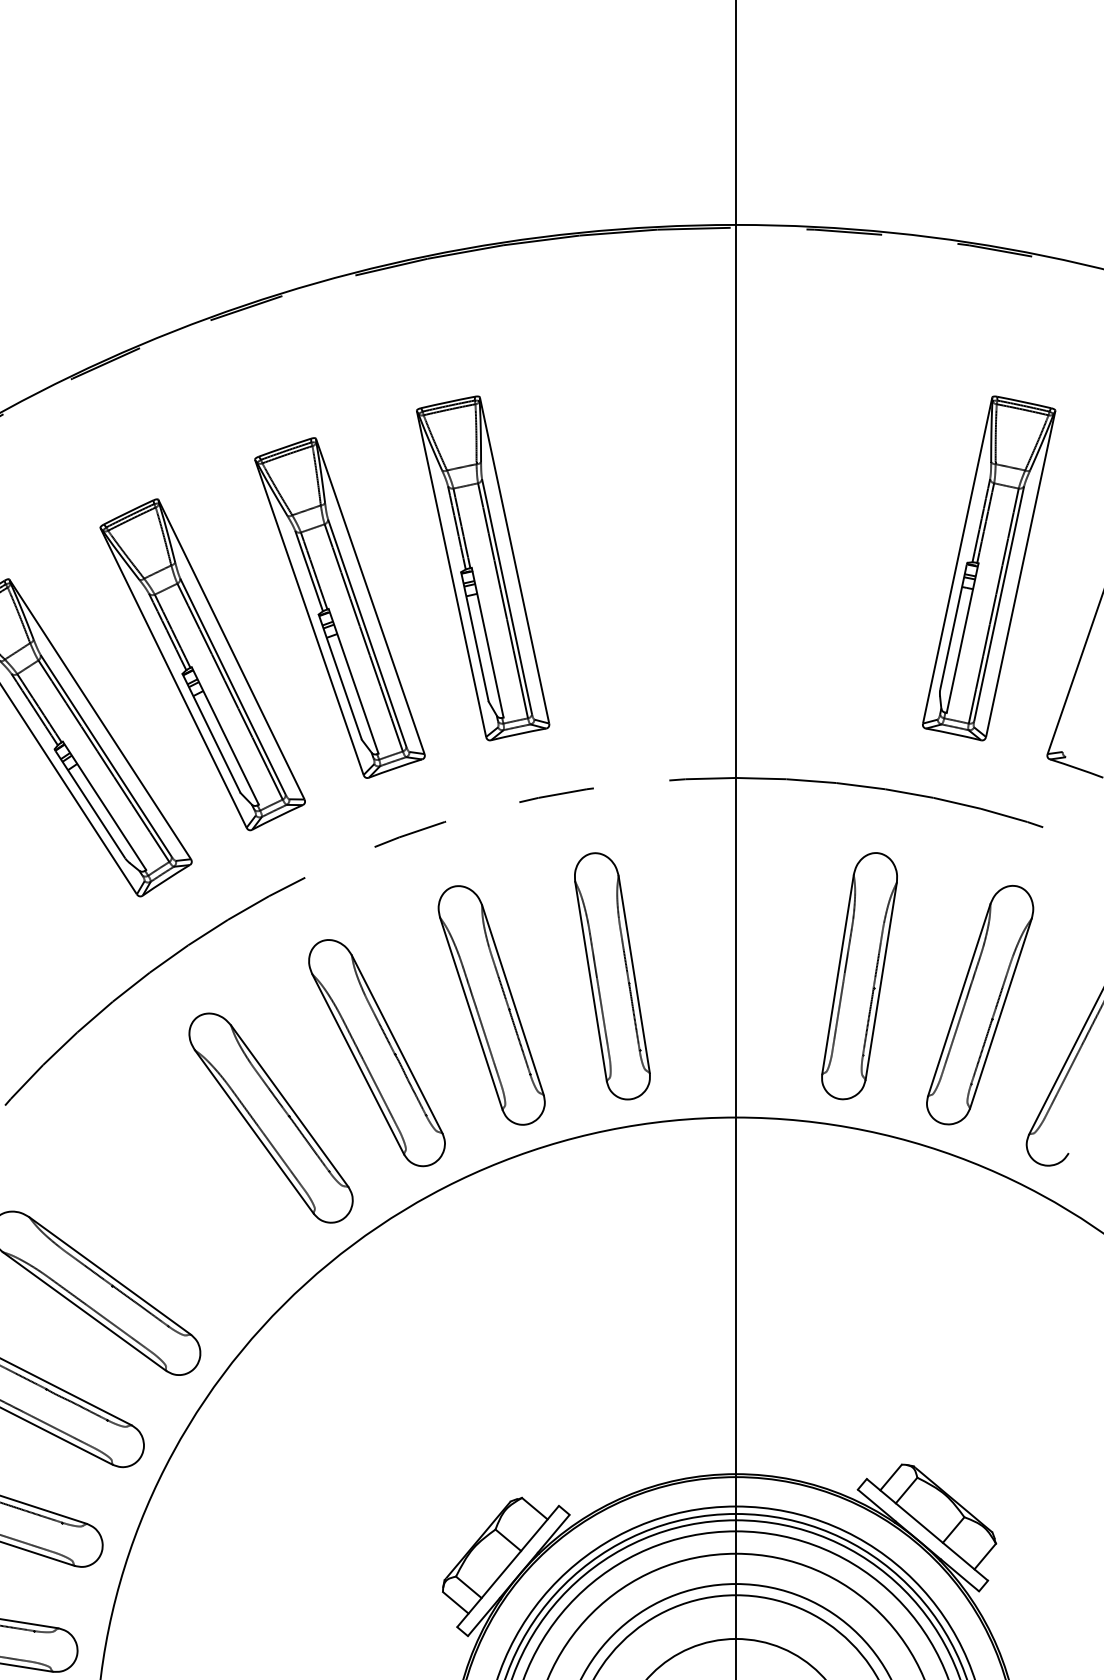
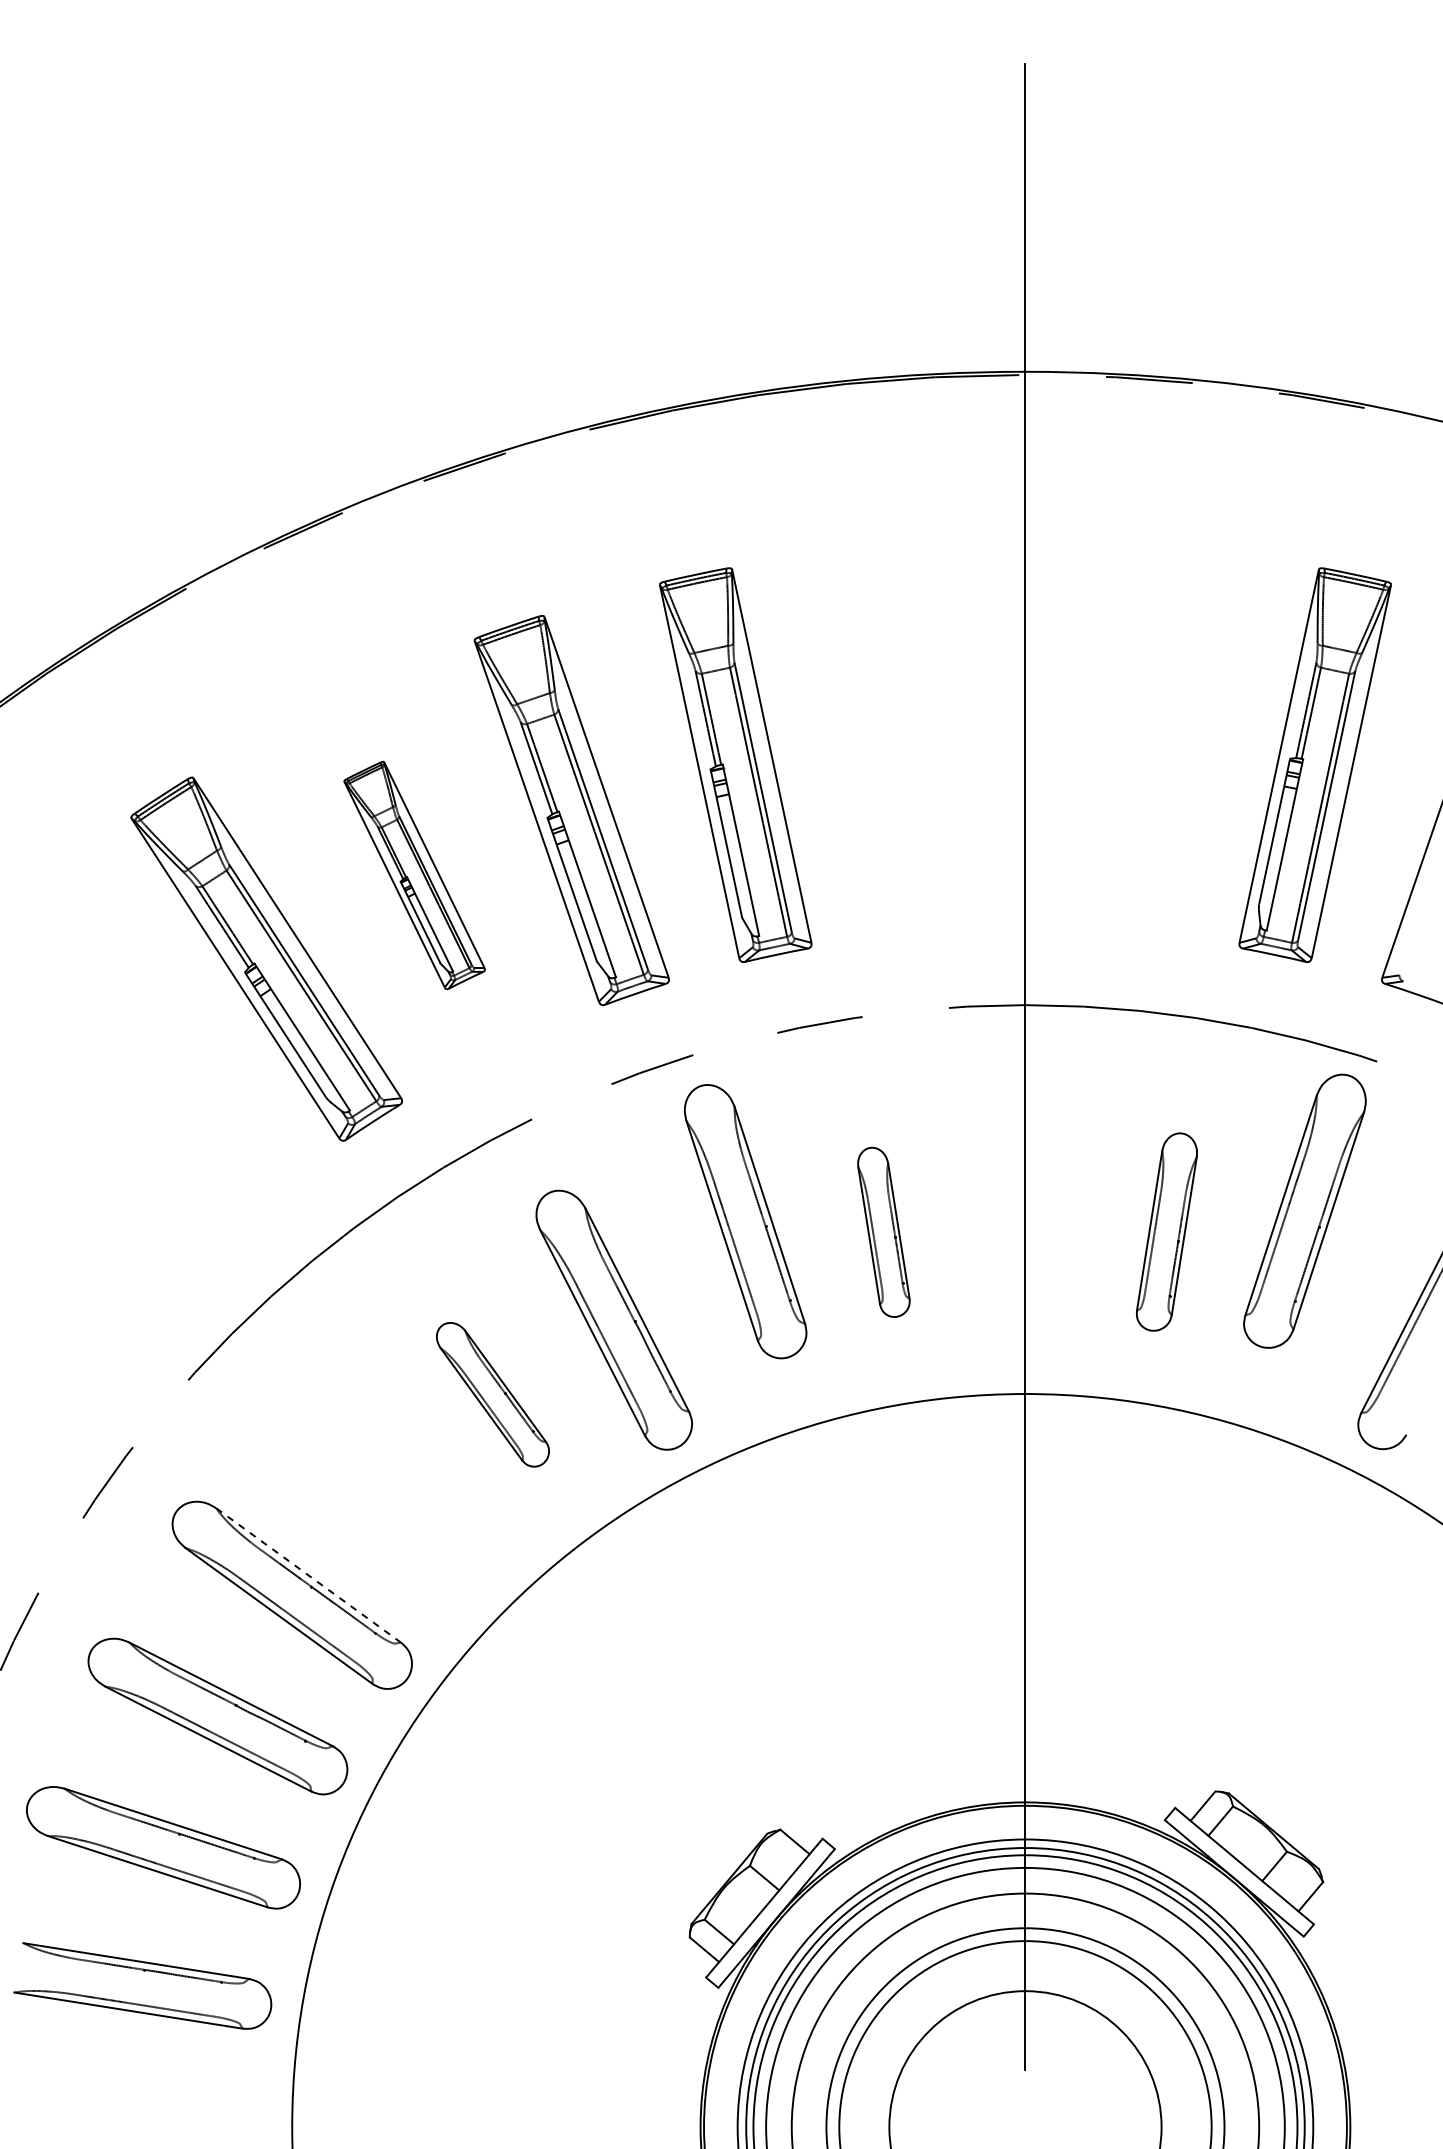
part: (202, 664) -> (414, 875), size x0.6
part: (859, 975) -> (1166, 1231), size x0.7
part: (612, 976) -> (883, 1232), size x0.6
part: (979, 1004) -> (1304, 1210), moved
part: (491, 1005) -> (745, 1221), moved
part: (270, 1117) -> (492, 1394), size x0.6
line: (110, 1276) -> (308, 1575), solid -> dashed

